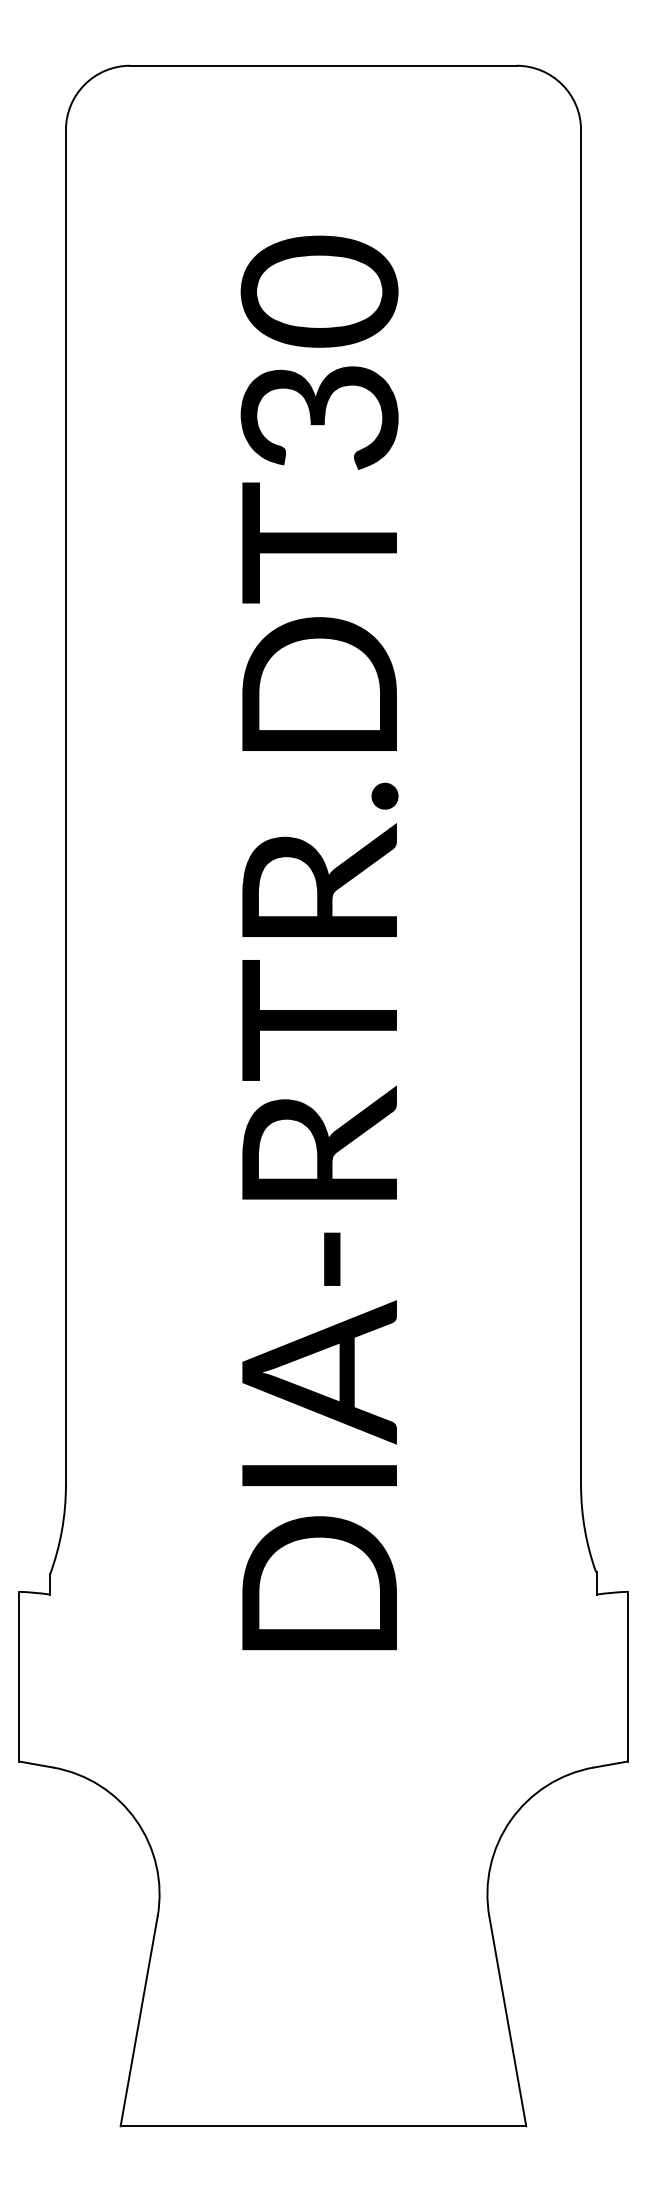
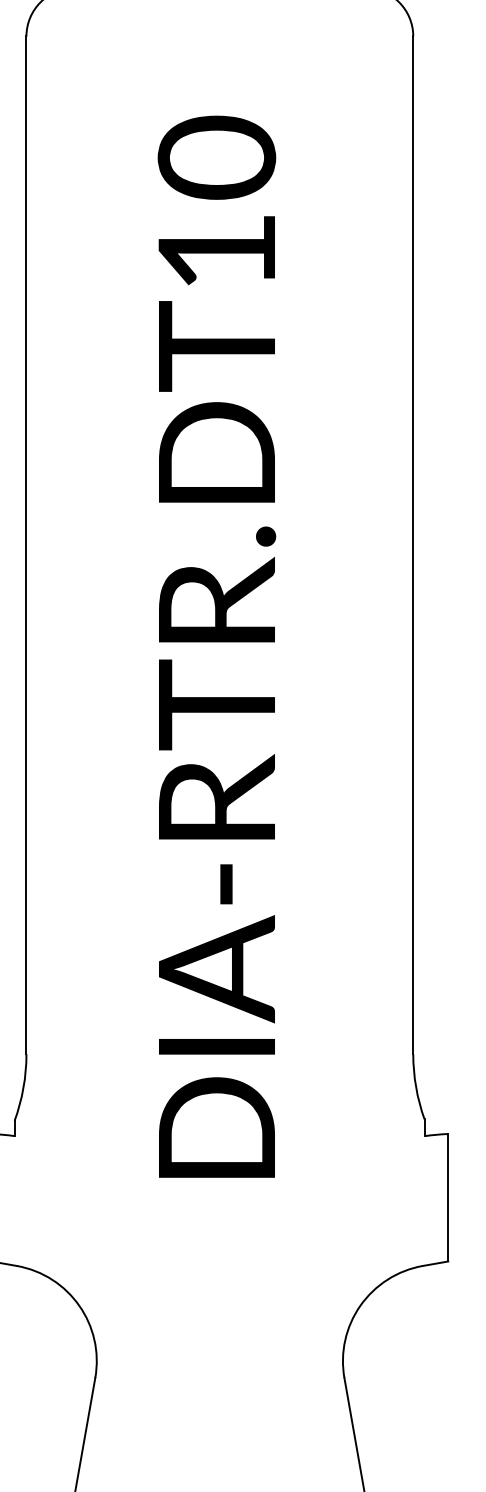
text: (319, 417) -> (216, 252), DIA-RTR.DT30 -> DIA-RTR.DT10

